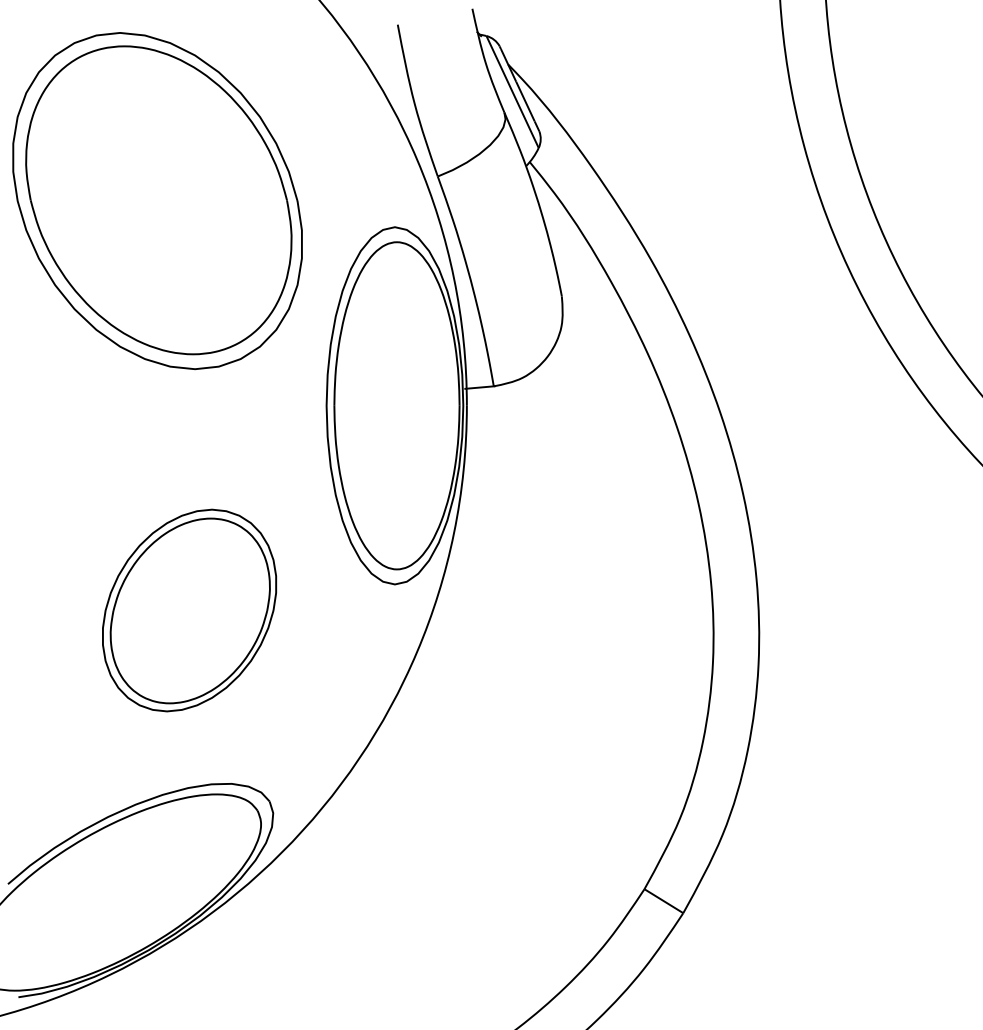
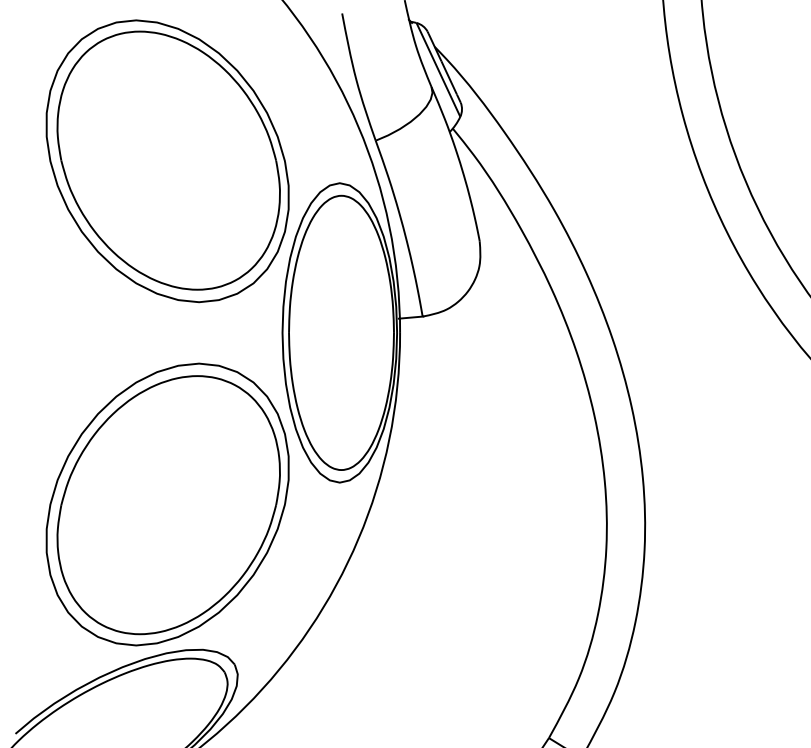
part: (157, 201) -> (167, 161), moved
part: (189, 610) -> (167, 504), size x1.67

